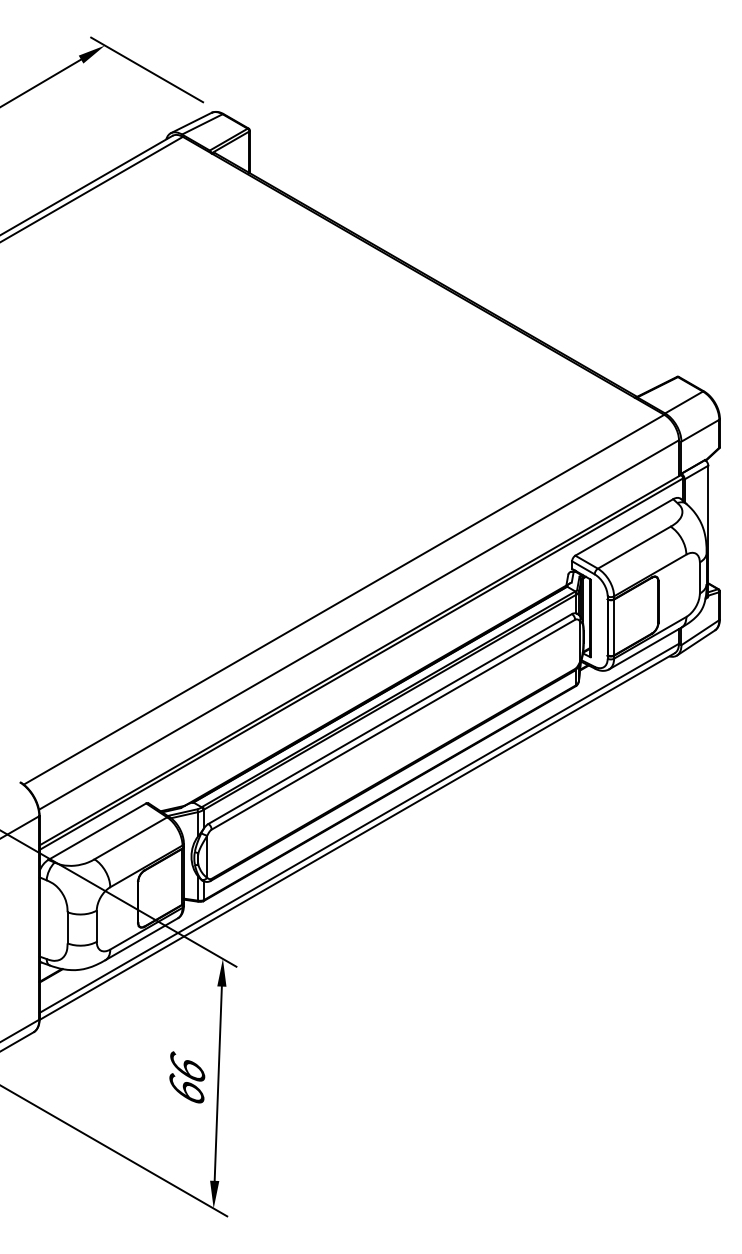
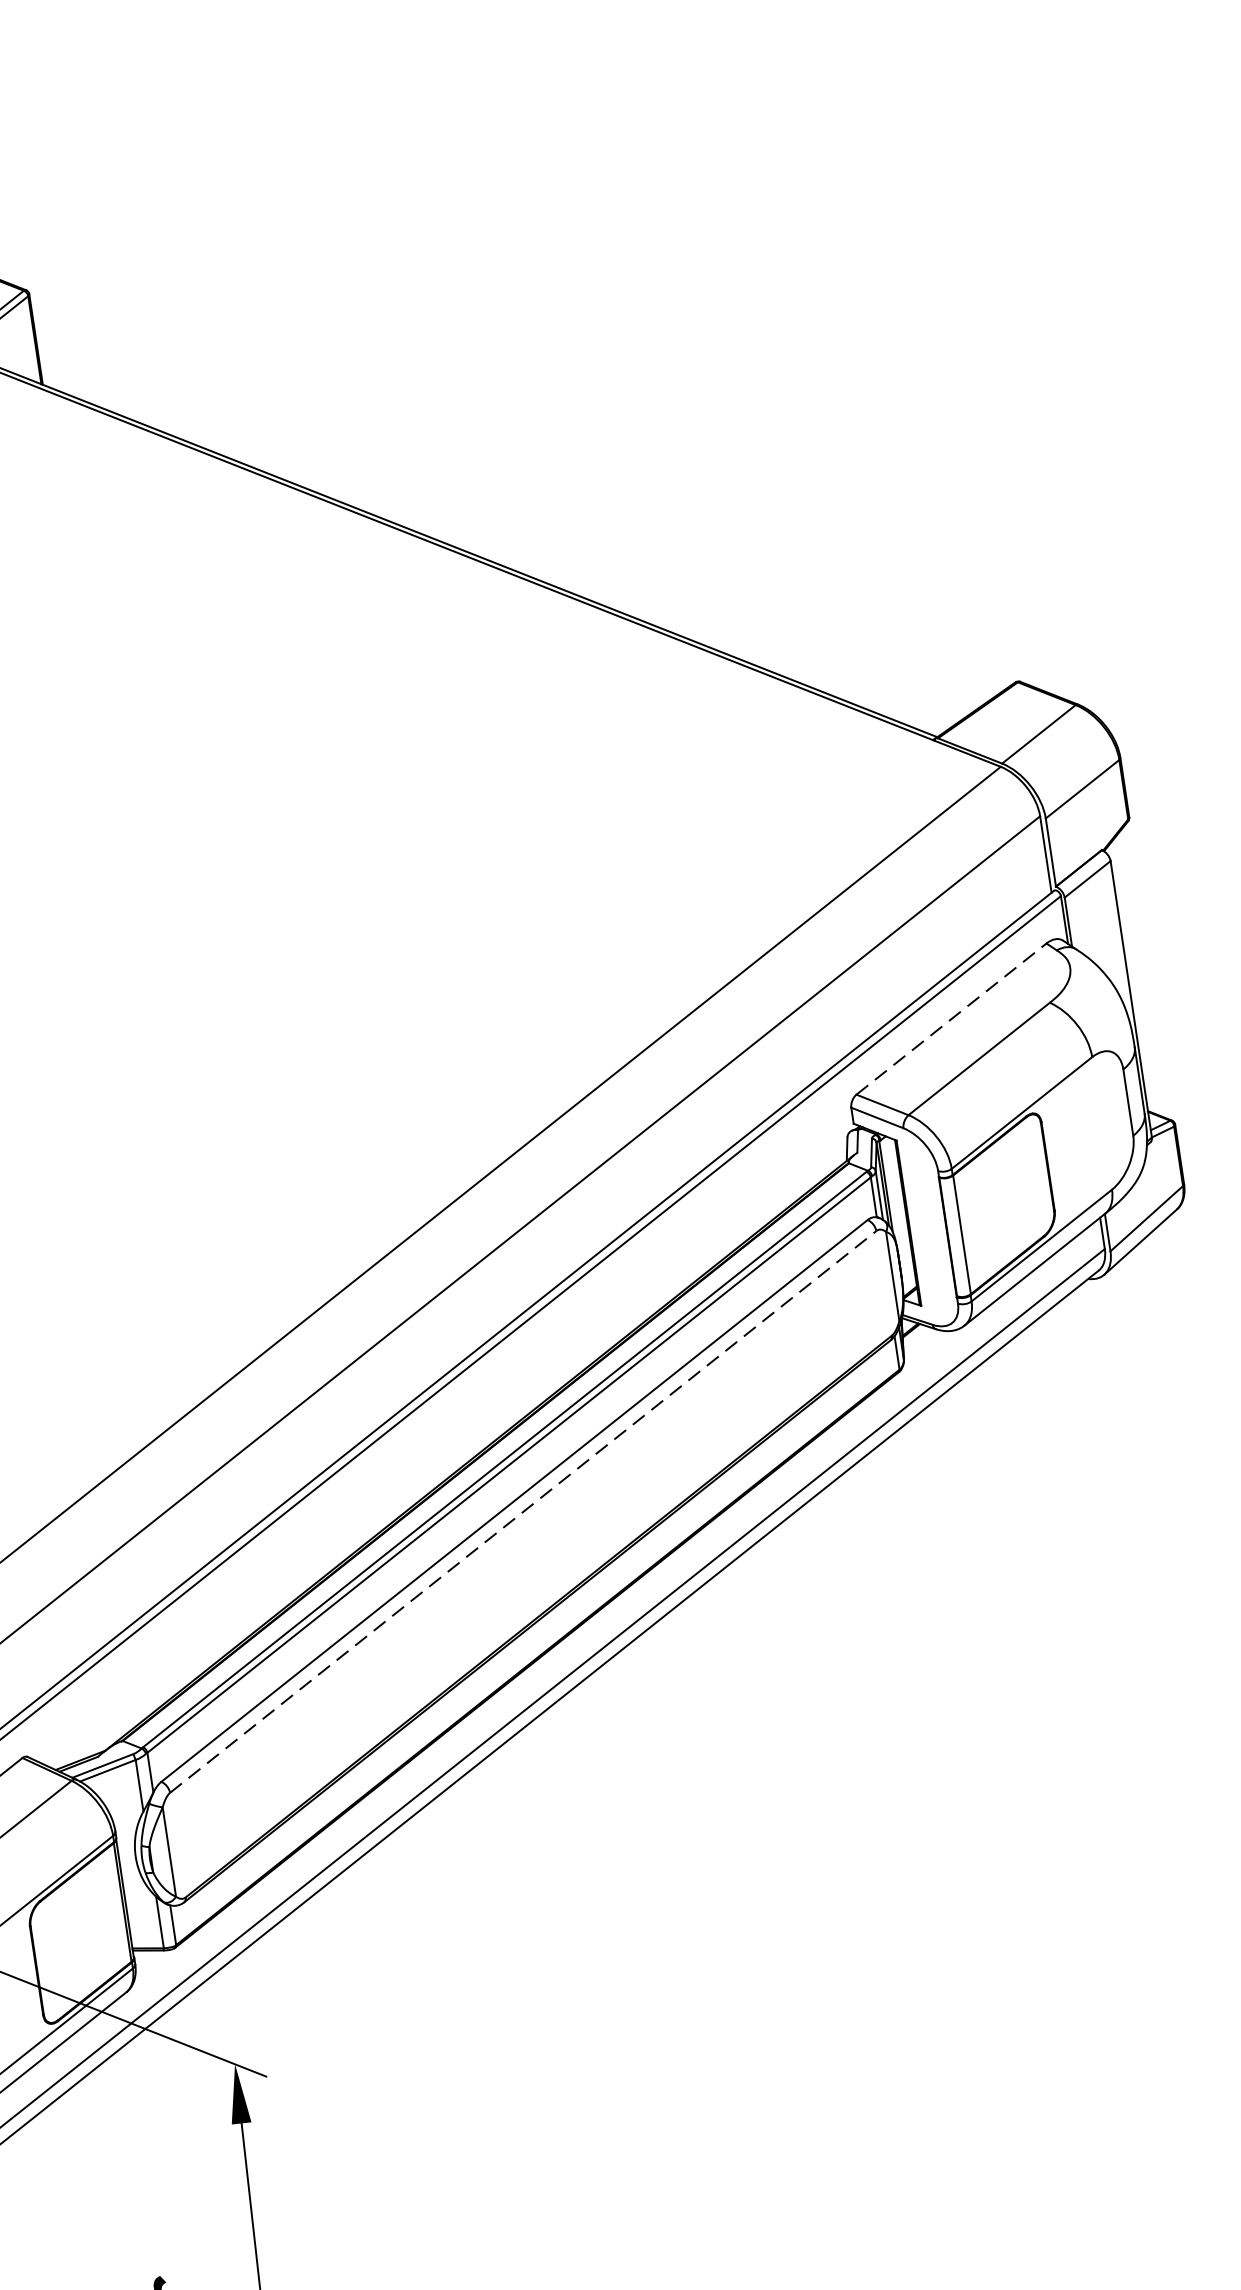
line: (624, 527) -> (951, 1019), solid -> dashed
line: (393, 724) -> (523, 1511), solid -> dashed

